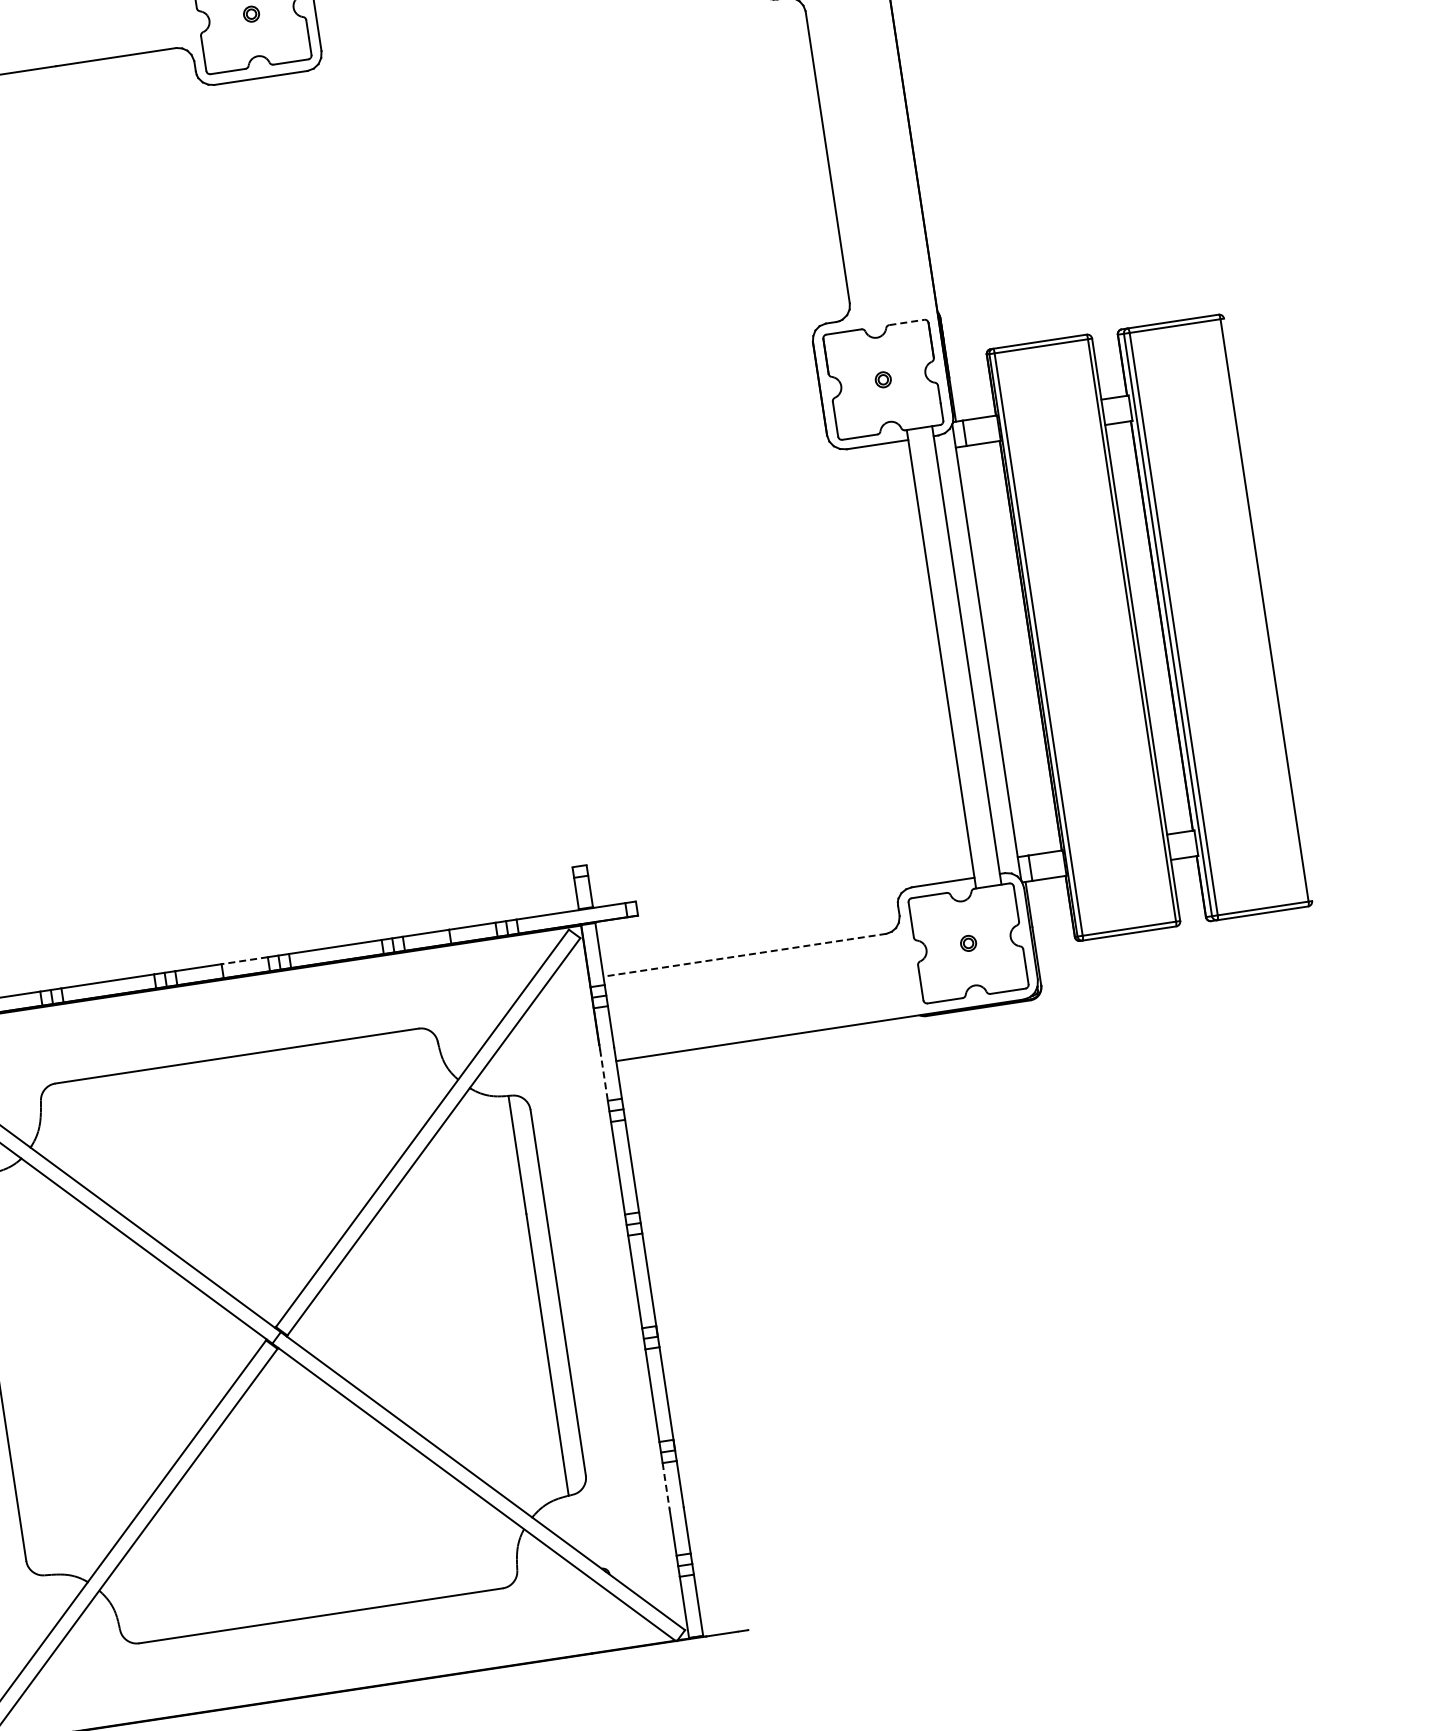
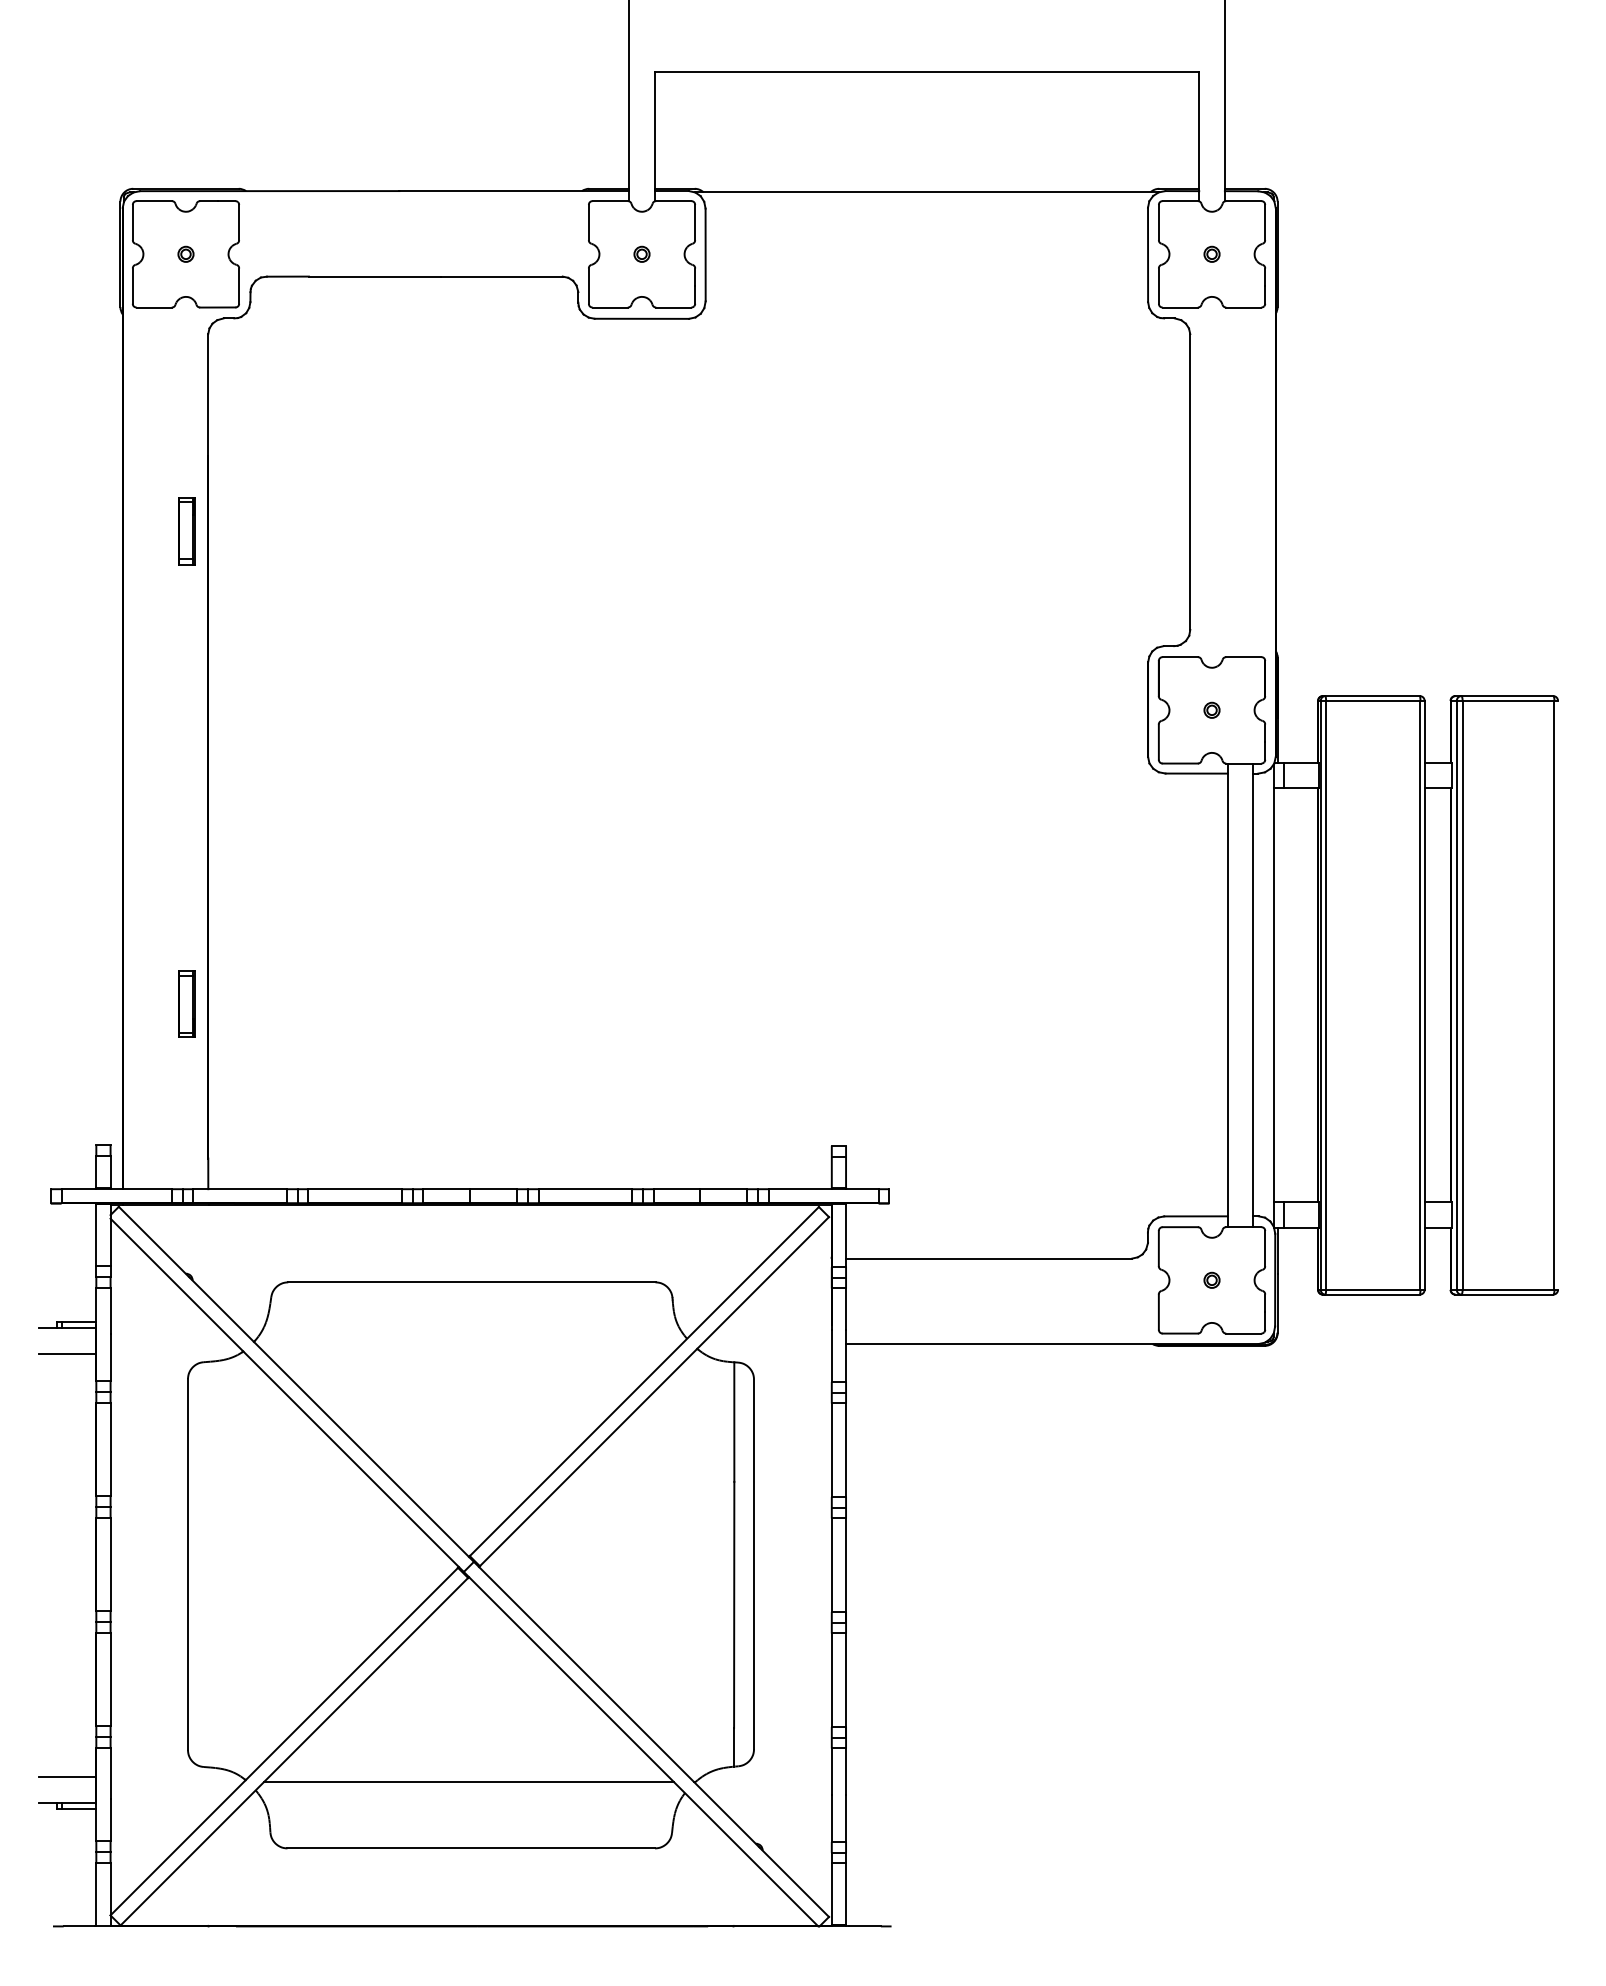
line: (906, 322) -> (1243, 657), dashed -> solid
line: (744, 955) -> (988, 1258), dashed -> solid
line: (244, 961) -> (493, 1189), dashed -> solid
line: (603, 1075) -> (831, 1356), dashed -> solid
line: (665, 1486) -> (831, 1772), dashed -> solid
line: (308, 1551) -> (468, 1782), added

